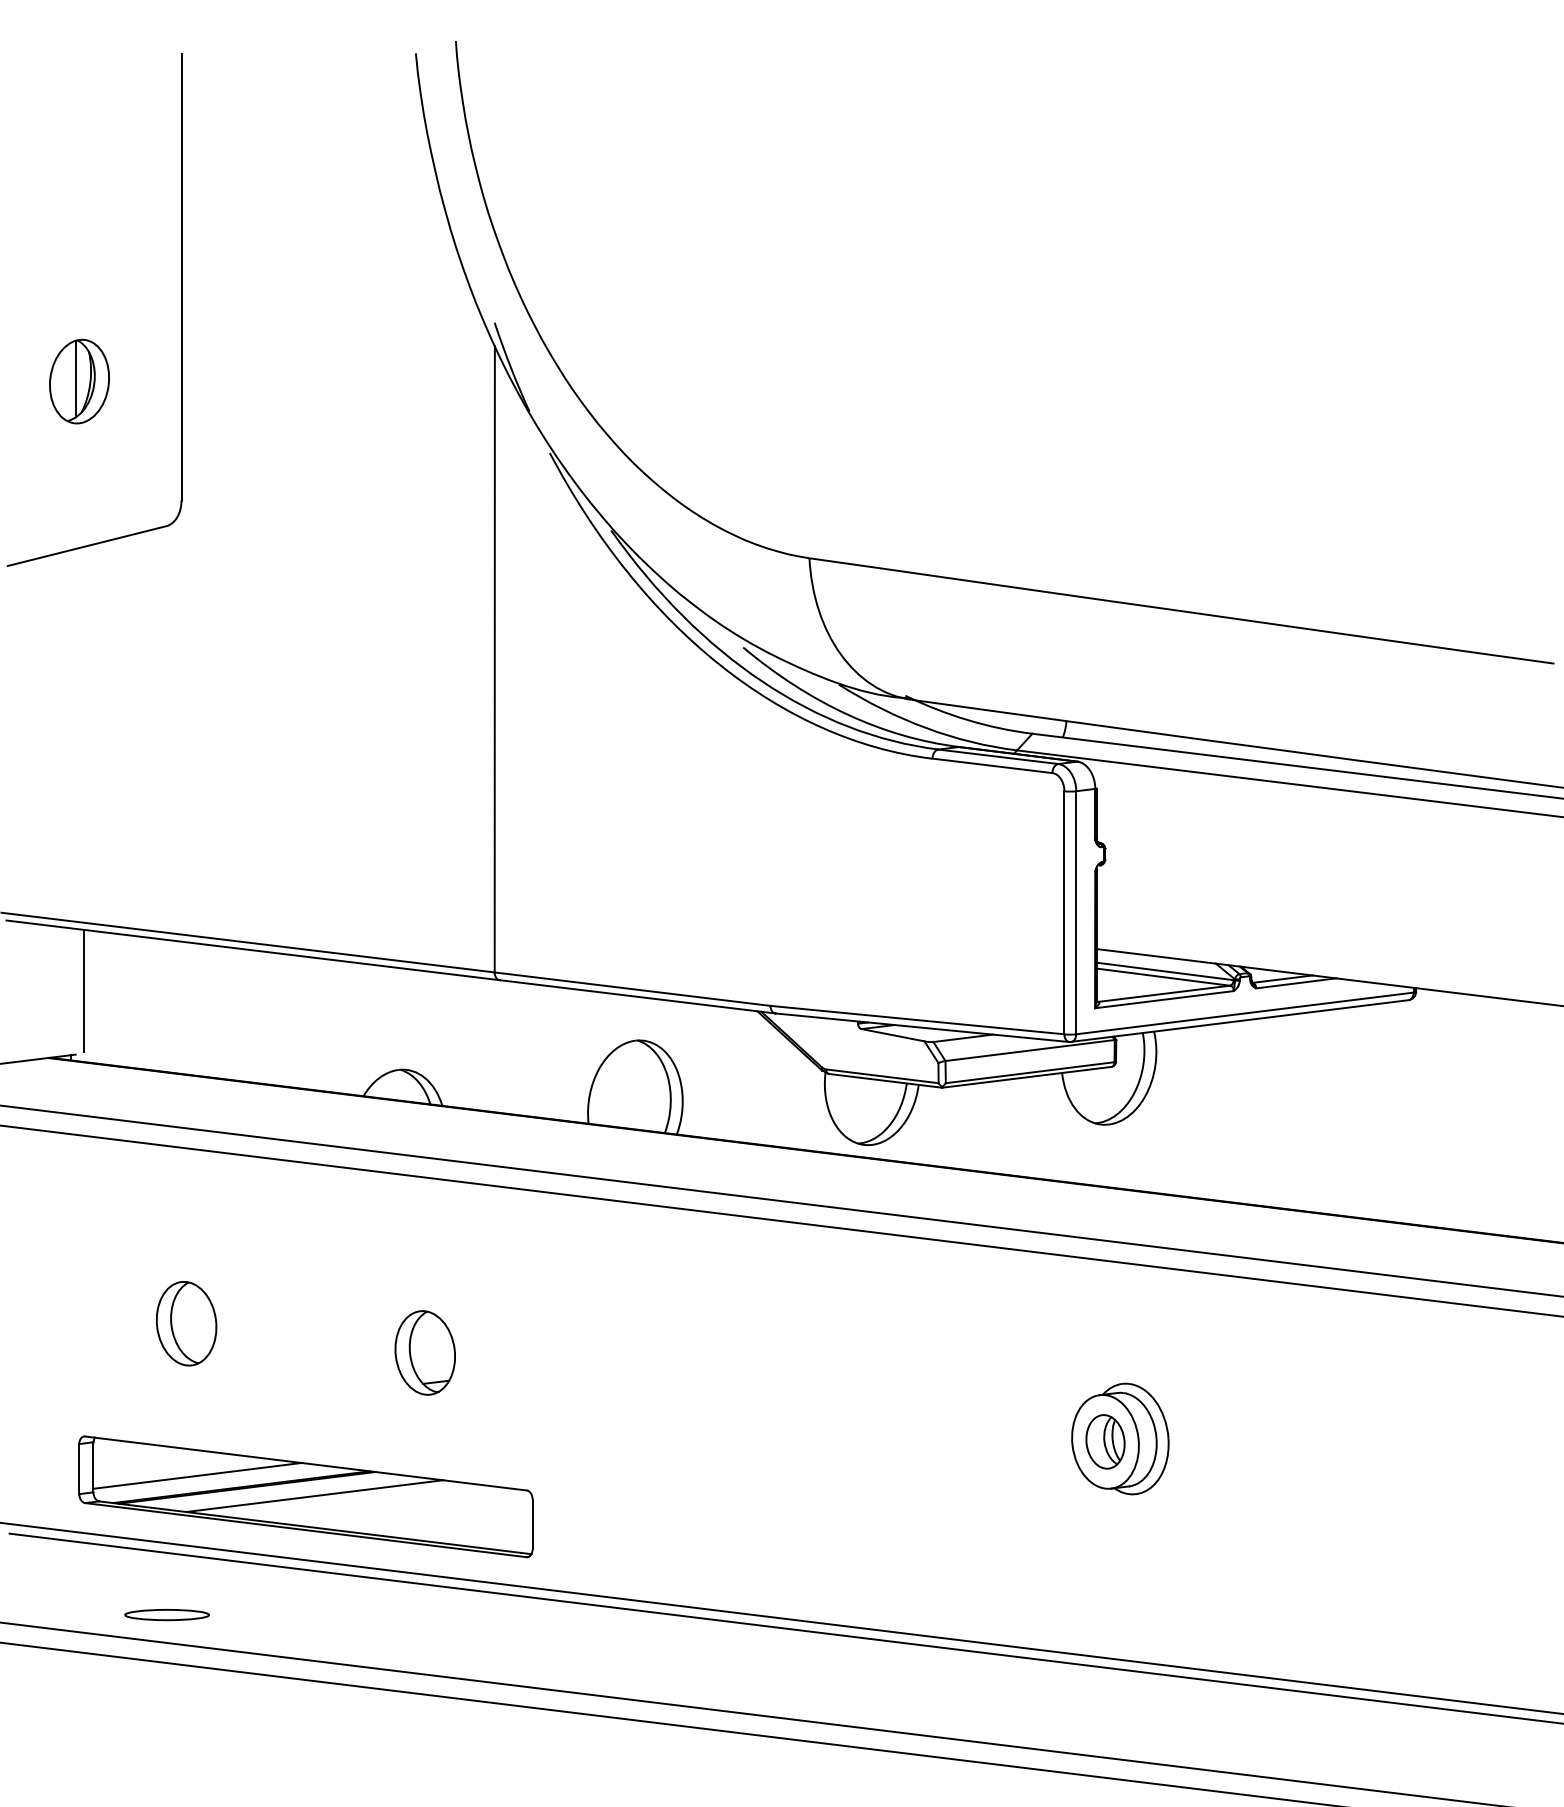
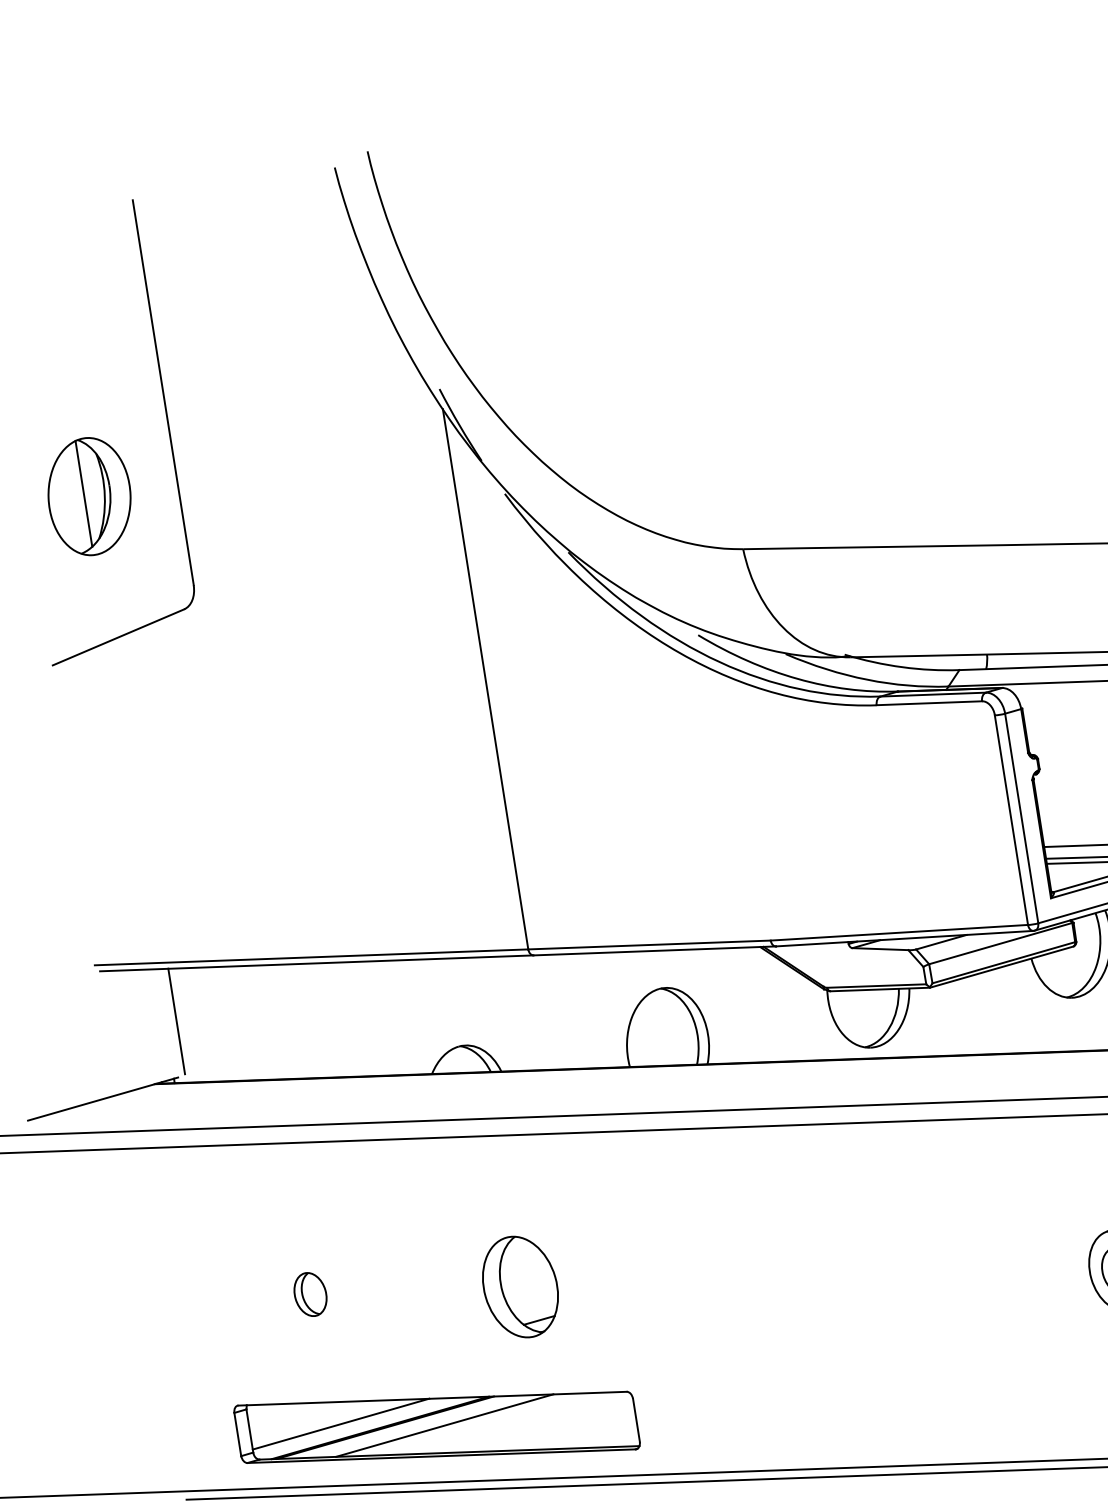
part: (79, 381) -> (89, 496), size x1.6
part: (186, 1323) -> (310, 1294), size x0.6
part: (424, 1352) -> (519, 1286), size x1.4

